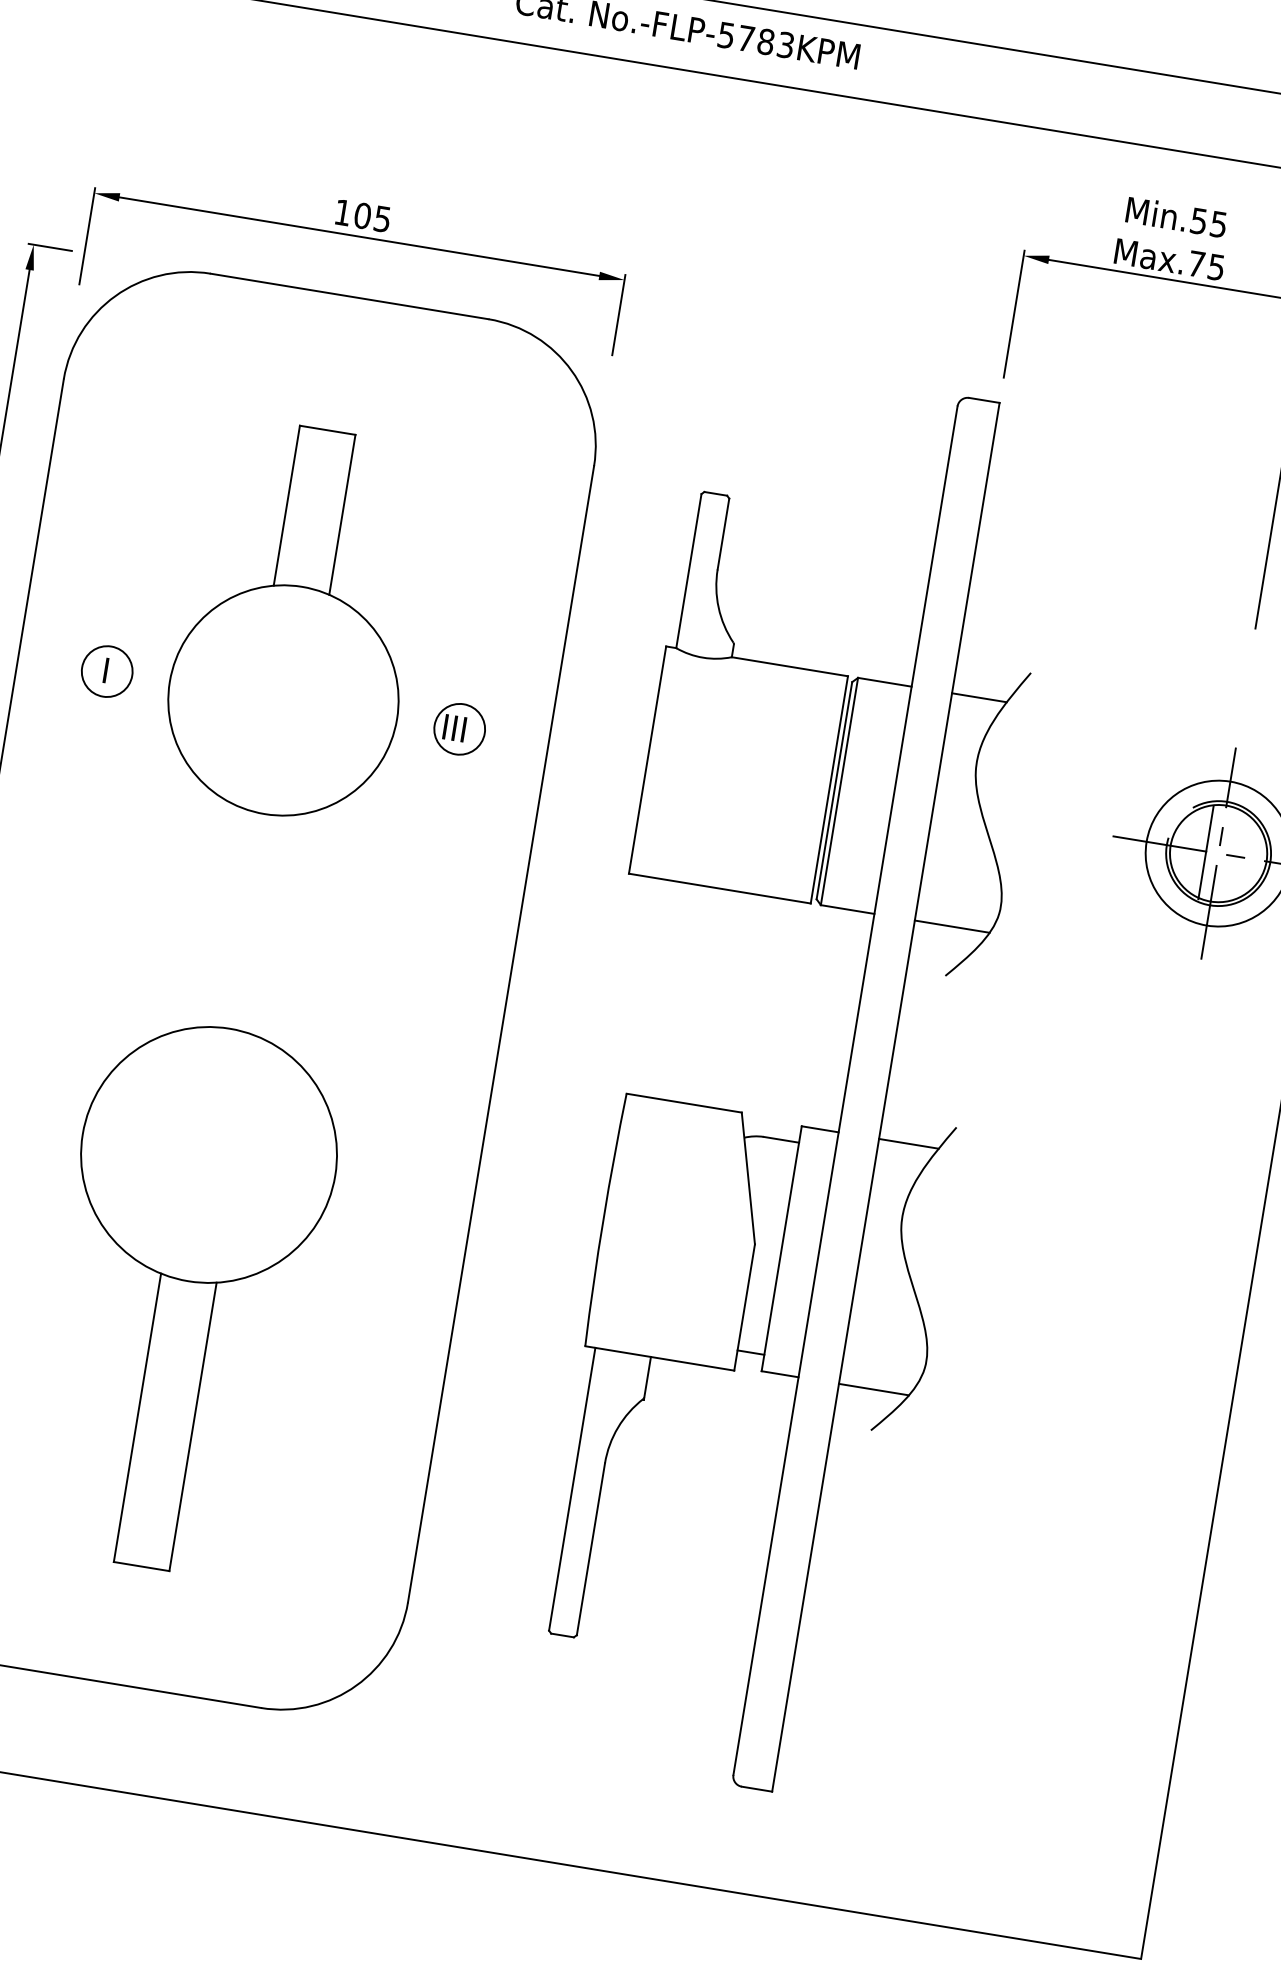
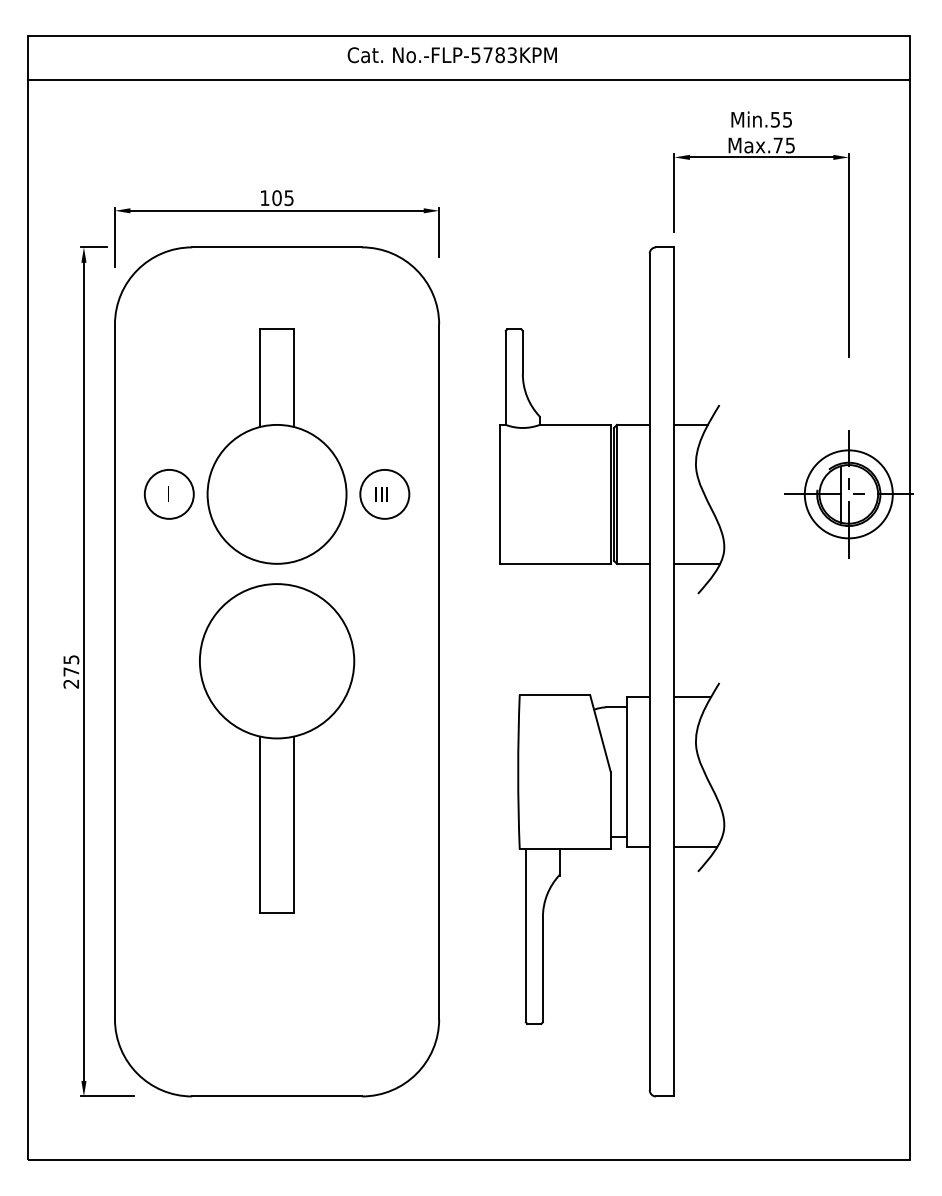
circle: (107, 671) -> (169, 494), size x1.6
circle: (459, 729) -> (384, 494), size x1.6
part: (186, 1297) -> (277, 748), moved

